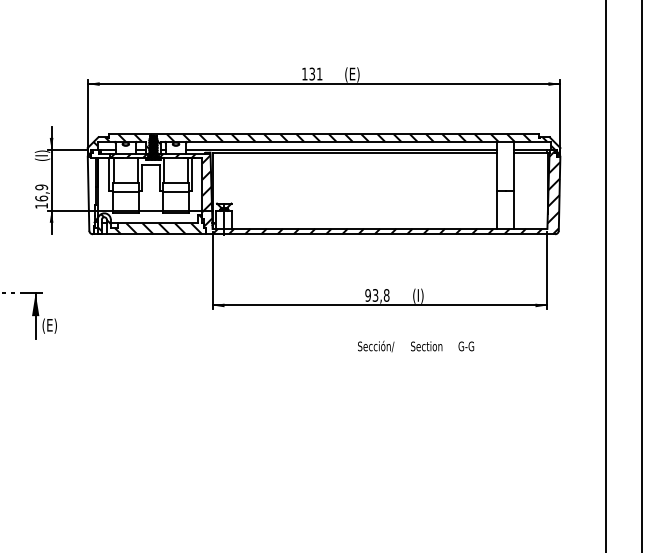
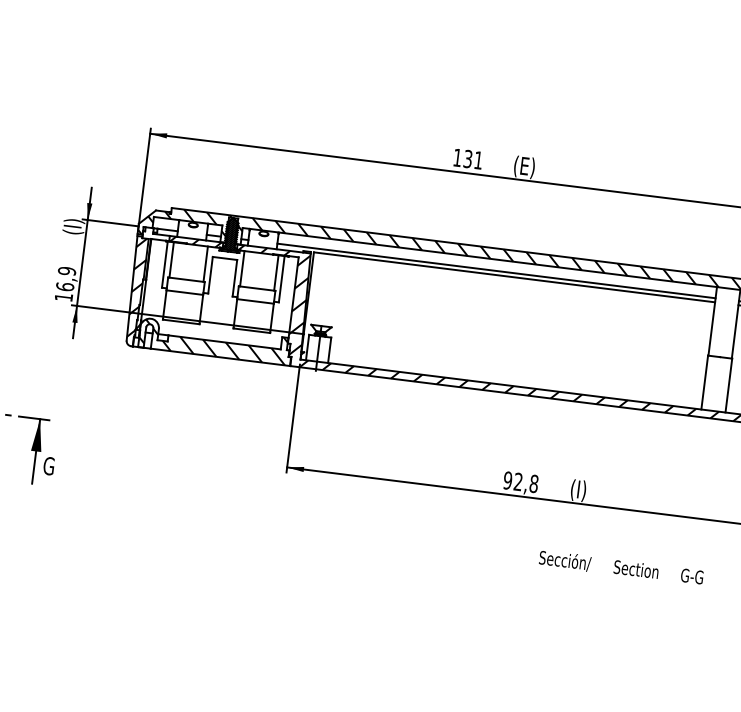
hatch: (91, 192) -> (136, 287), added
text: (375, 295) -> (518, 481), 93,8 -> 92,8
text: (49, 325) -> (53, 467), (E) -> G
text: (416, 346) -> (622, 567), moved

